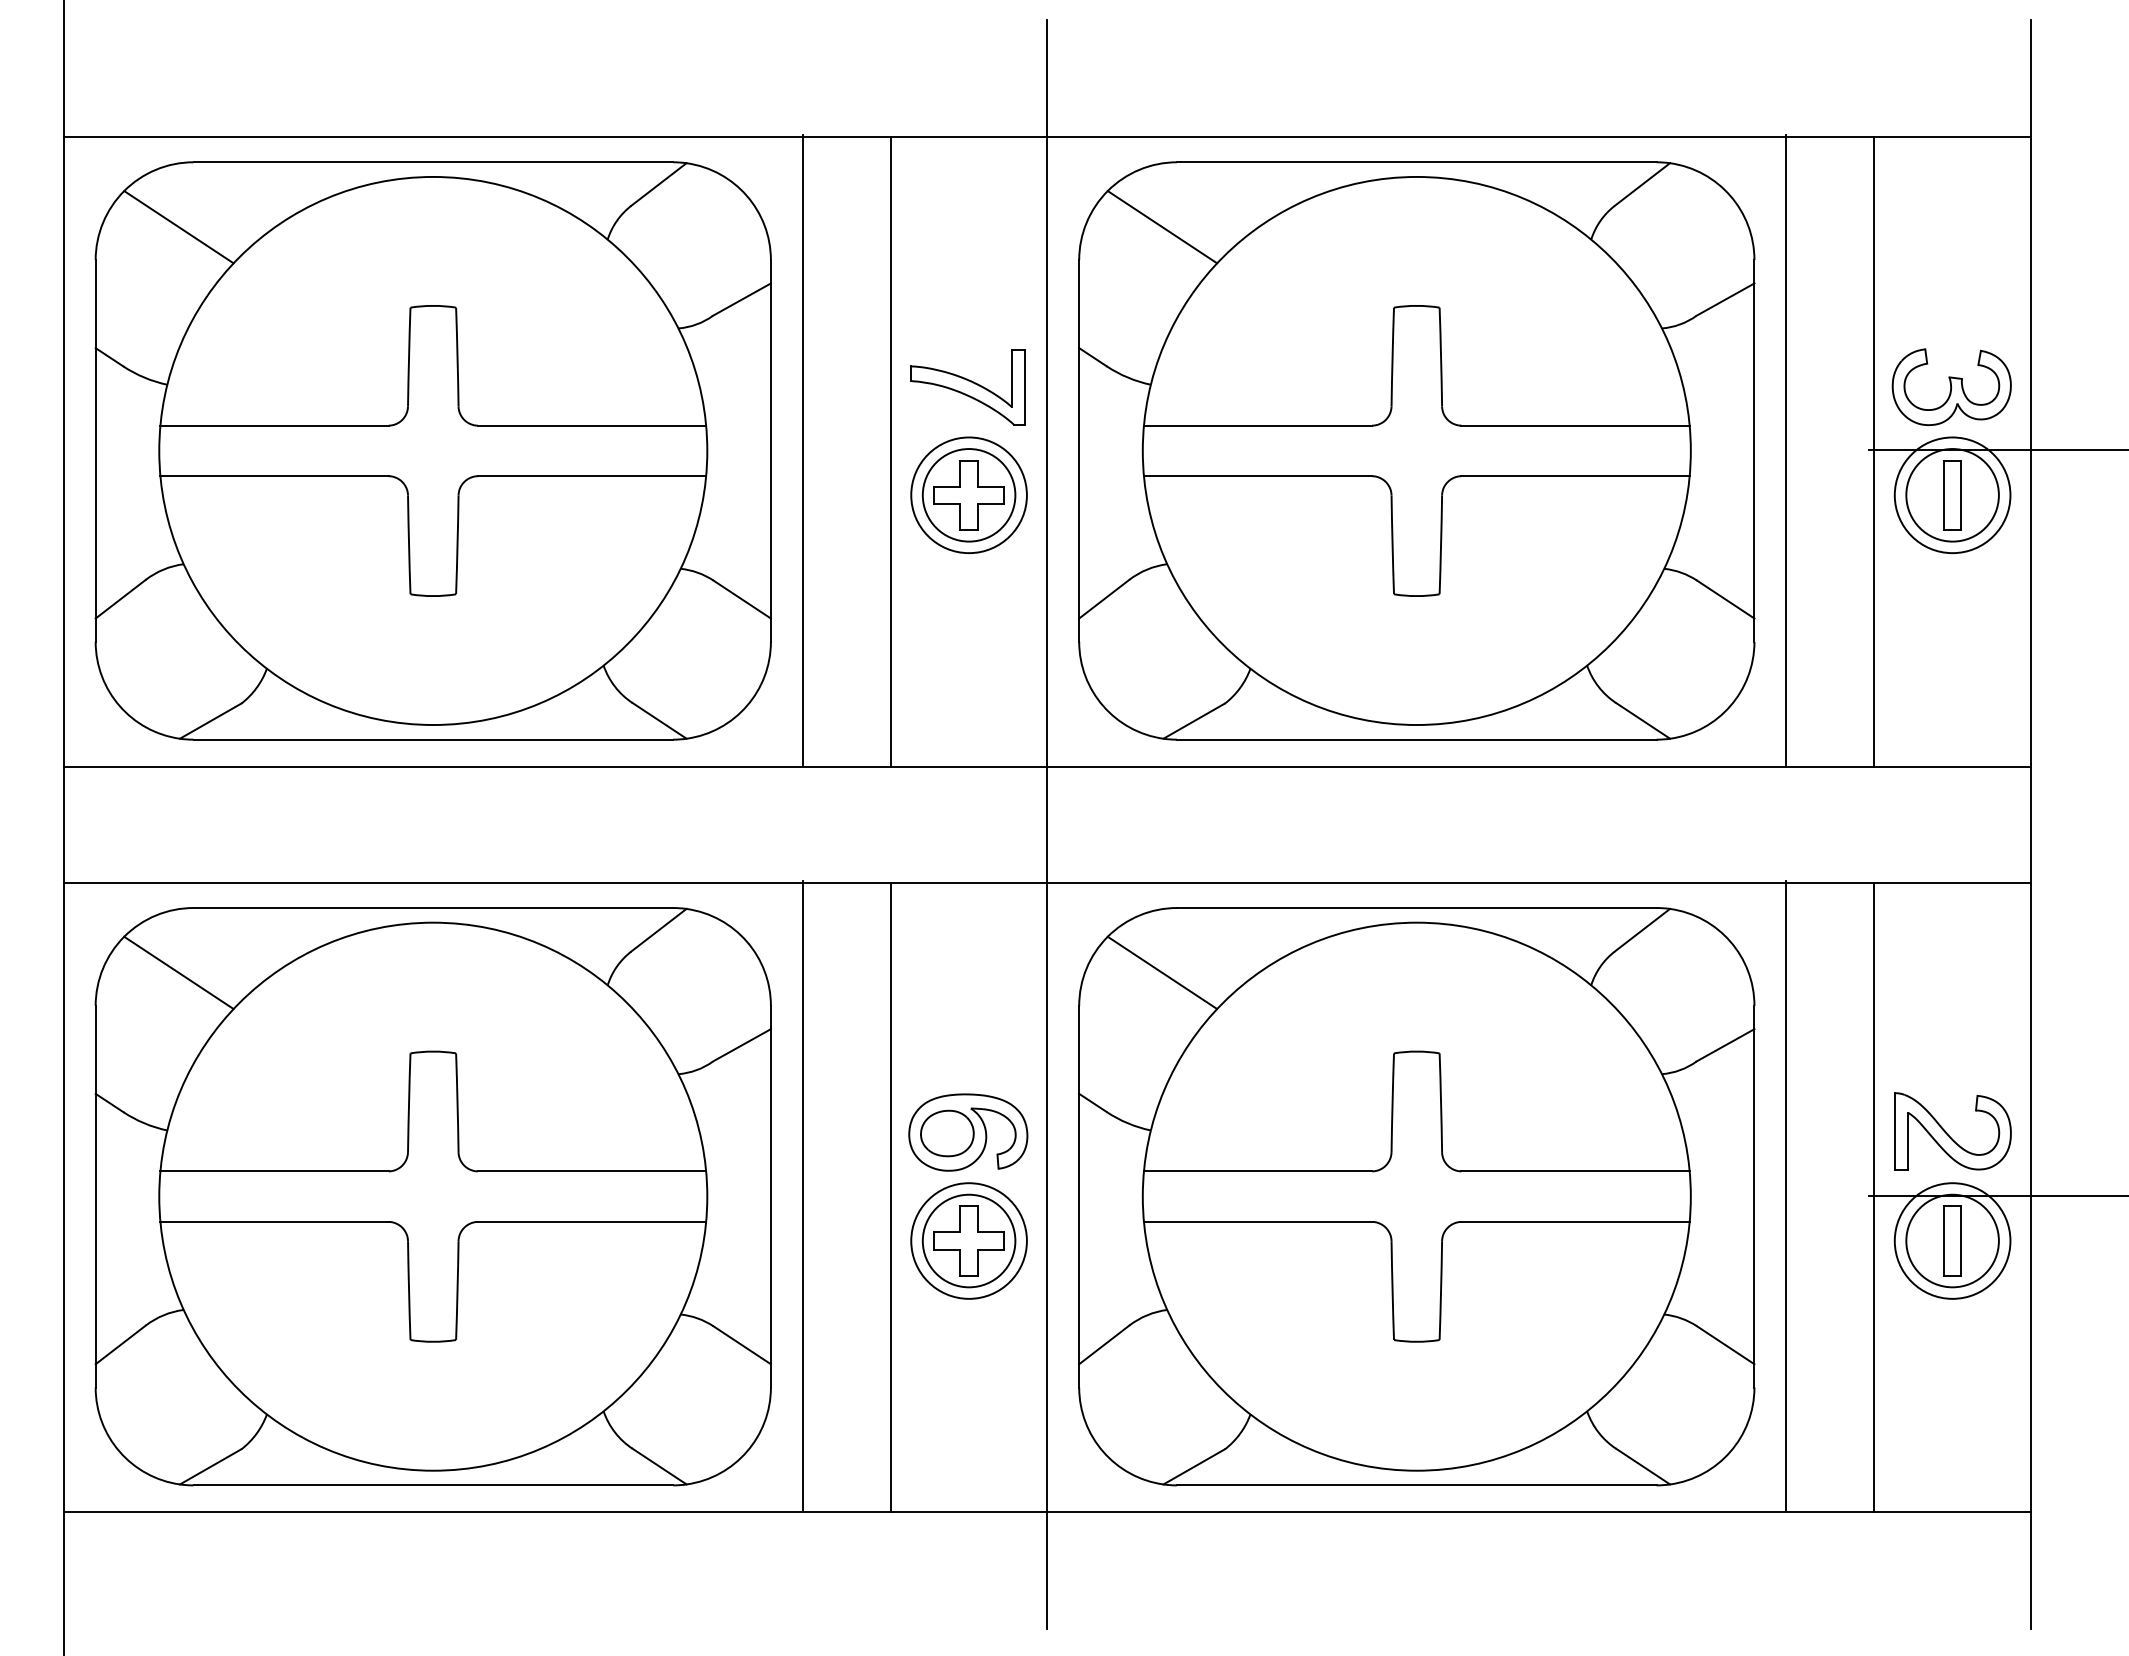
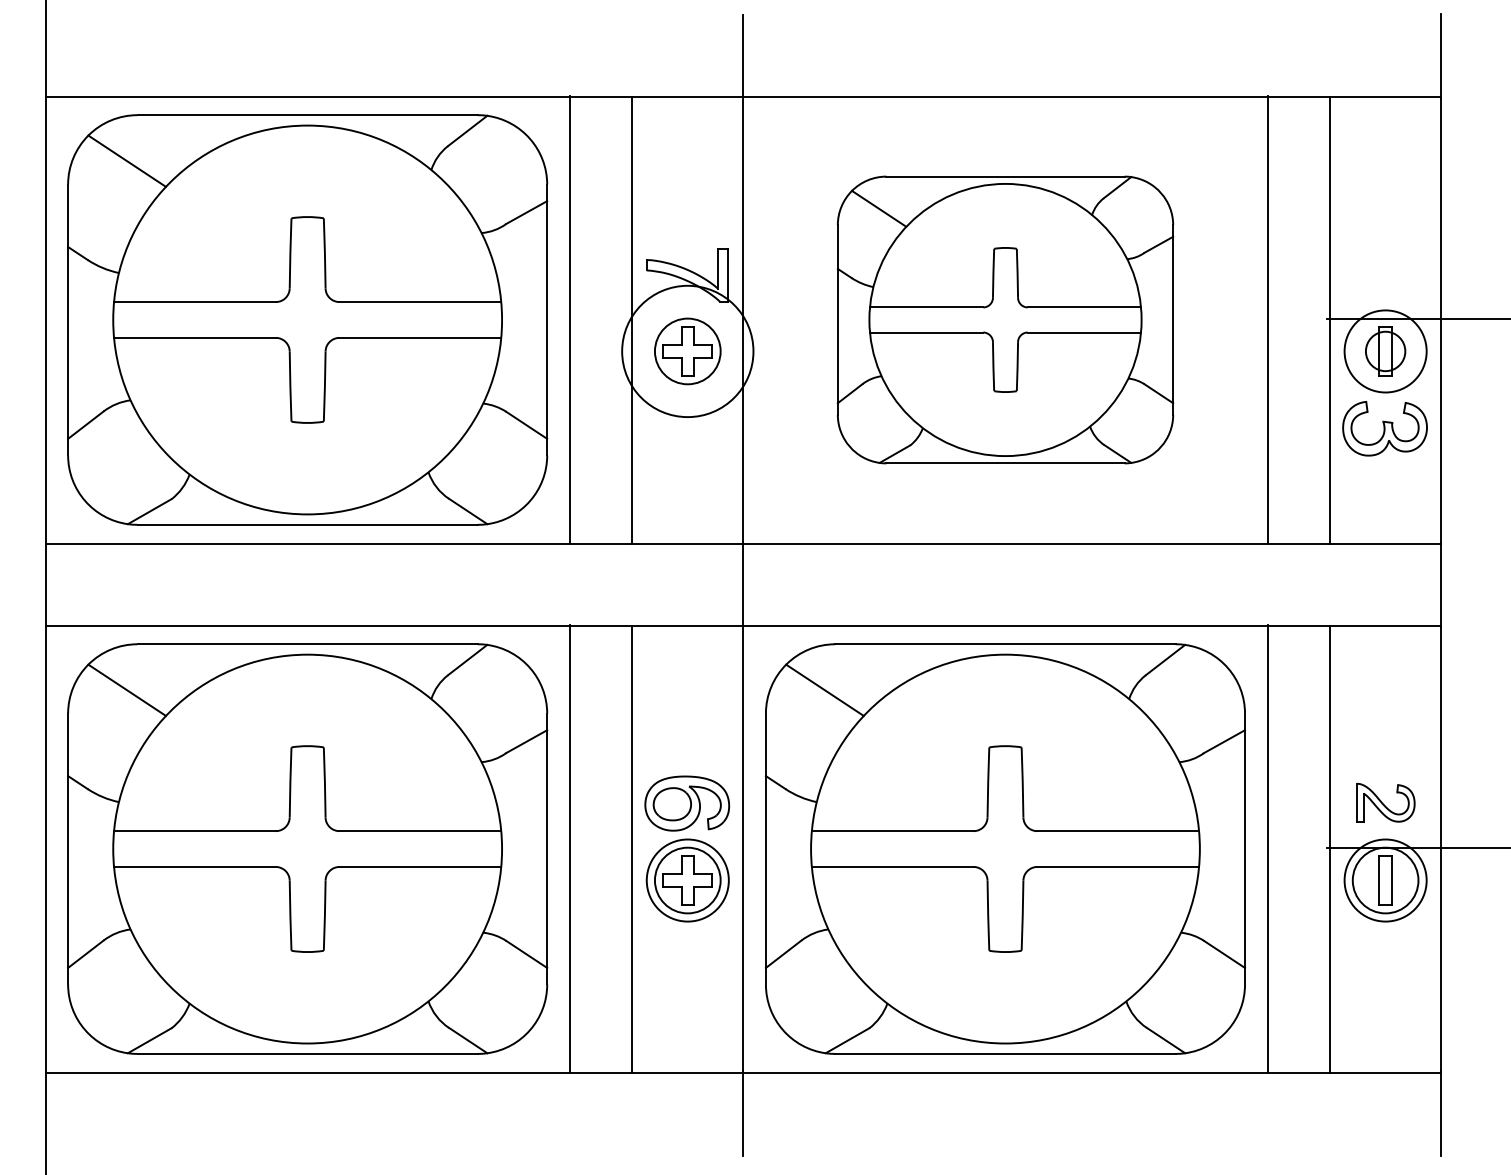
part: (1951, 386) -> (1384, 428), moved
part: (1416, 450) -> (1005, 319), size x0.7
circle: (968, 495) -> (687, 351), size x1.6
circle: (1952, 495) -> (1385, 351), size x0.6
part: (1952, 1131) -> (1385, 802), size x0.7

